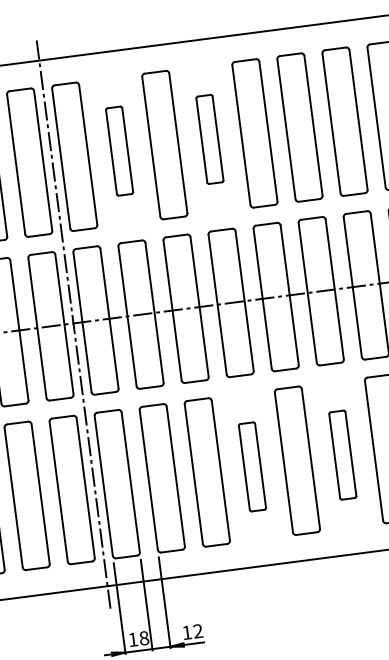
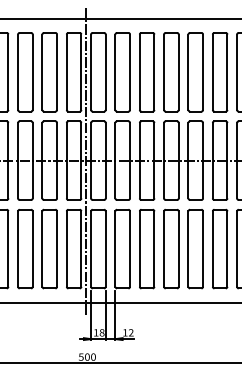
part: (210, 139) -> (171, 72), size x1.67
part: (119, 151) -> (122, 72), size x1.67
part: (343, 455) -> (220, 249), size x1.67
part: (252, 467) -> (171, 249), size x1.67

